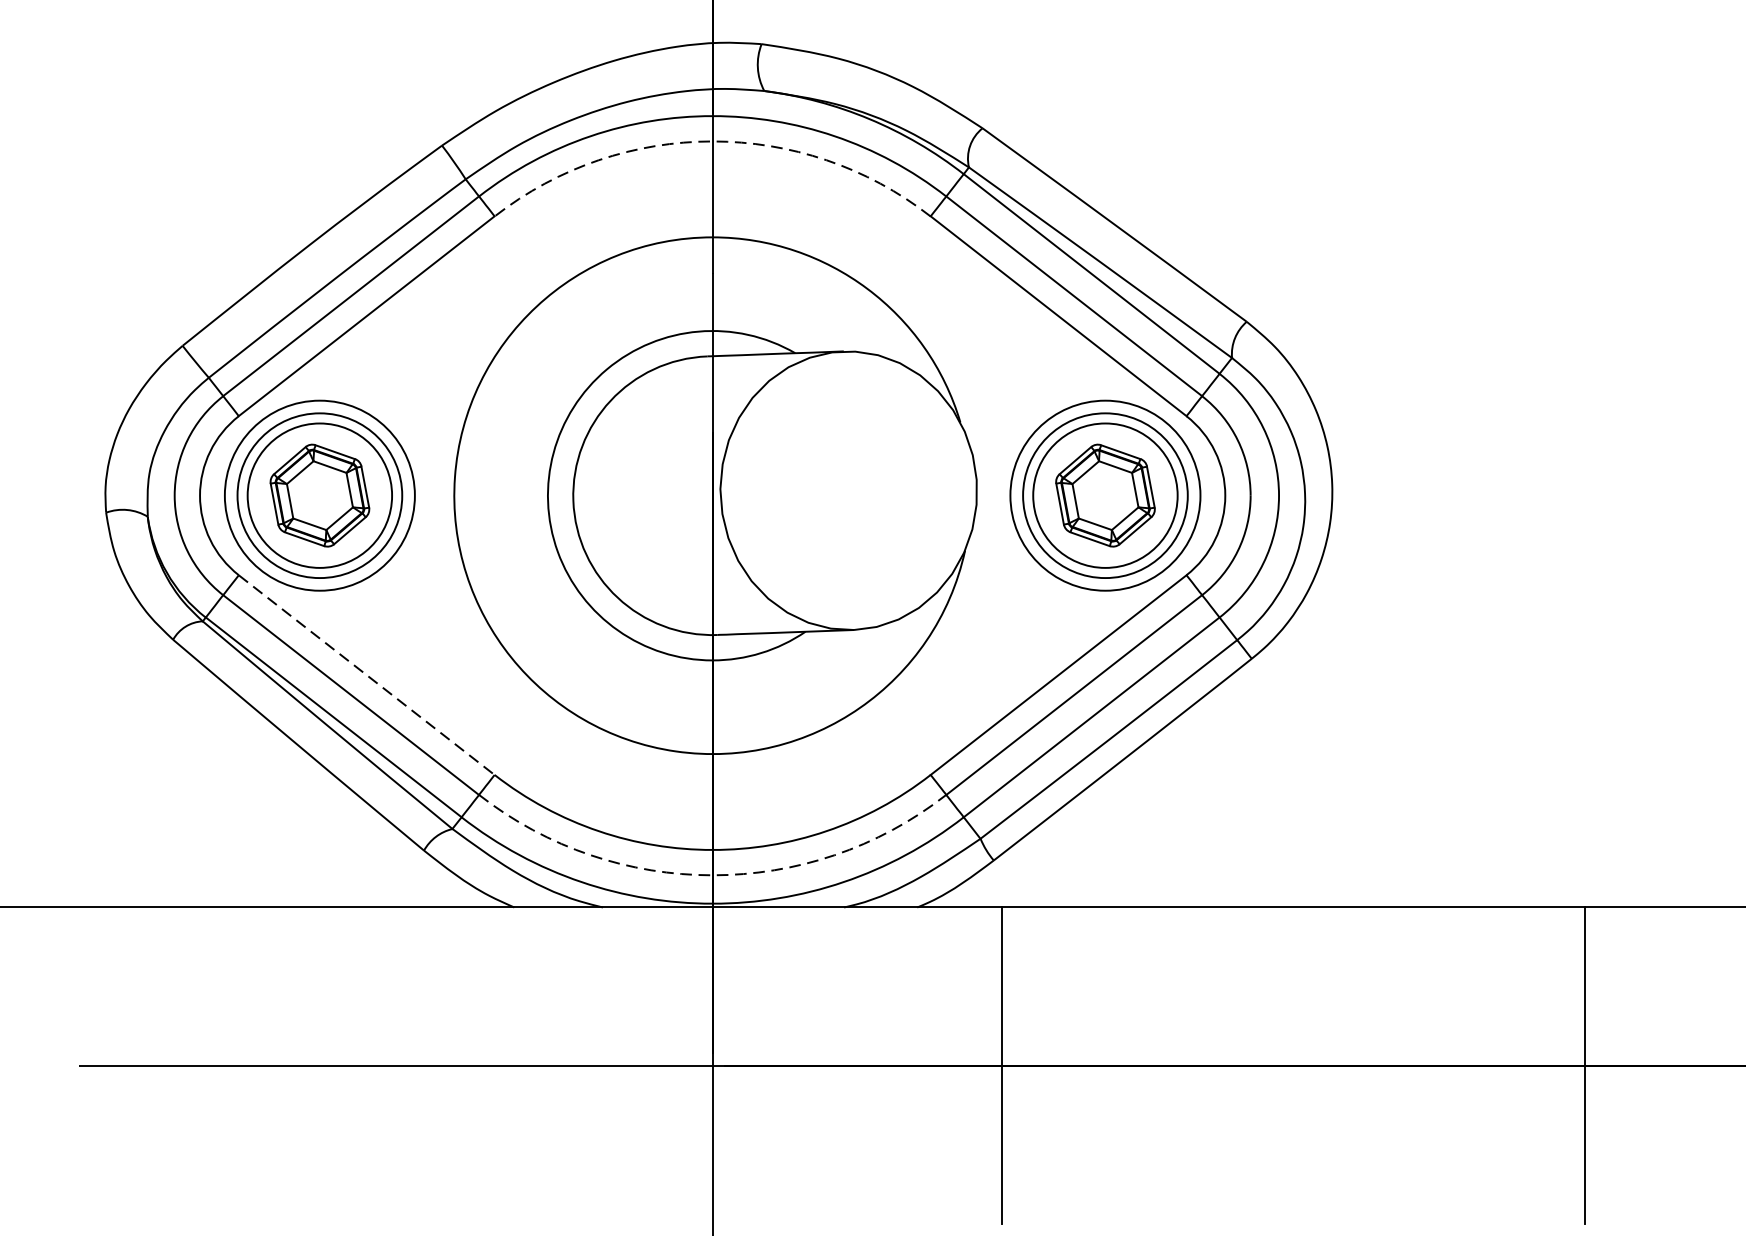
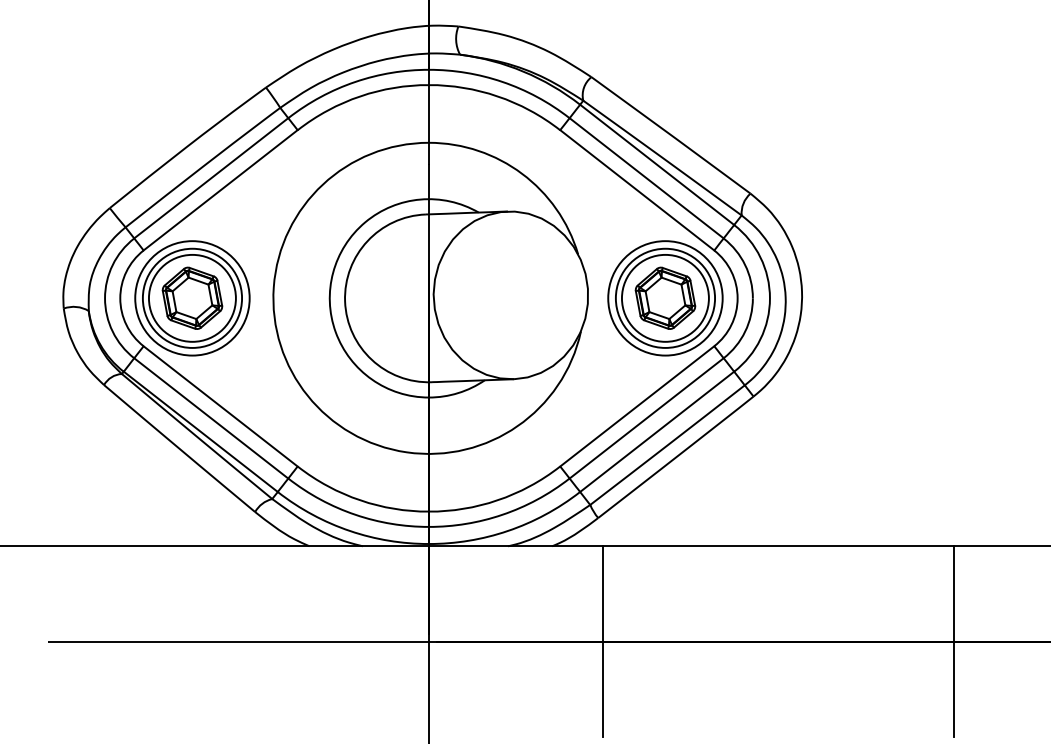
arc: (711, 142) -> (428, 85), dashed -> solid
line: (366, 675) -> (220, 406), dashed -> solid
arc: (711, 874) -> (428, 526), dashed -> solid

